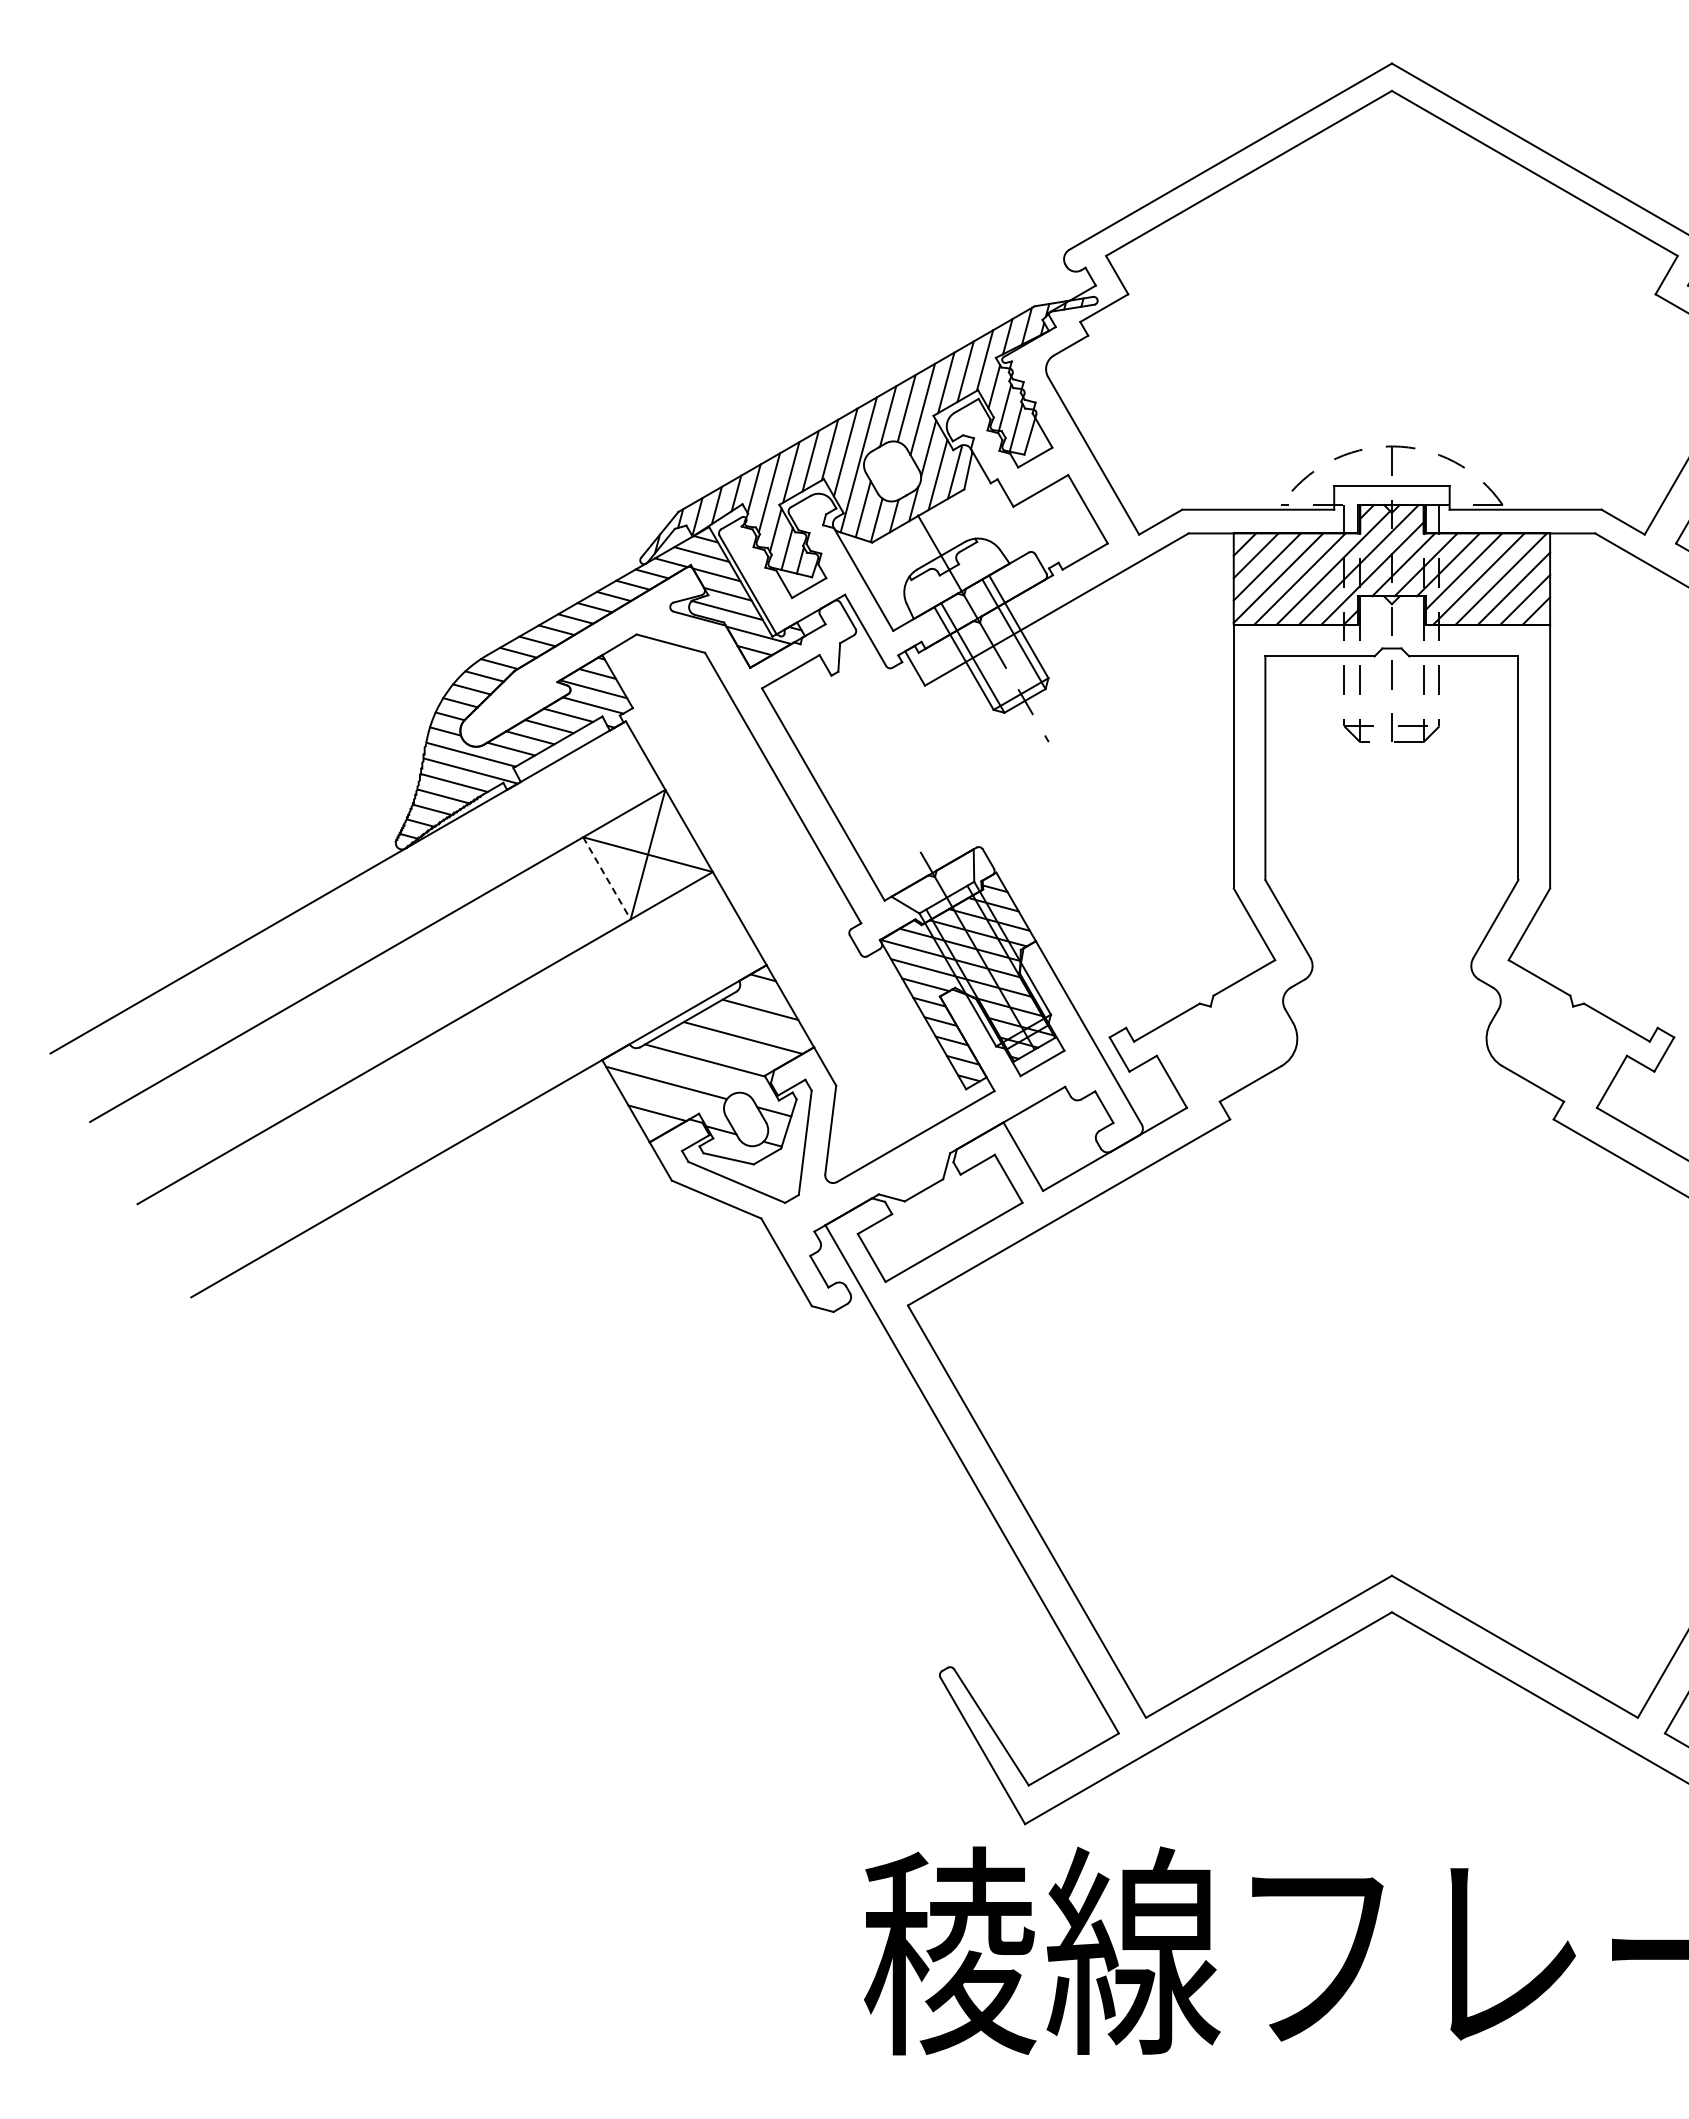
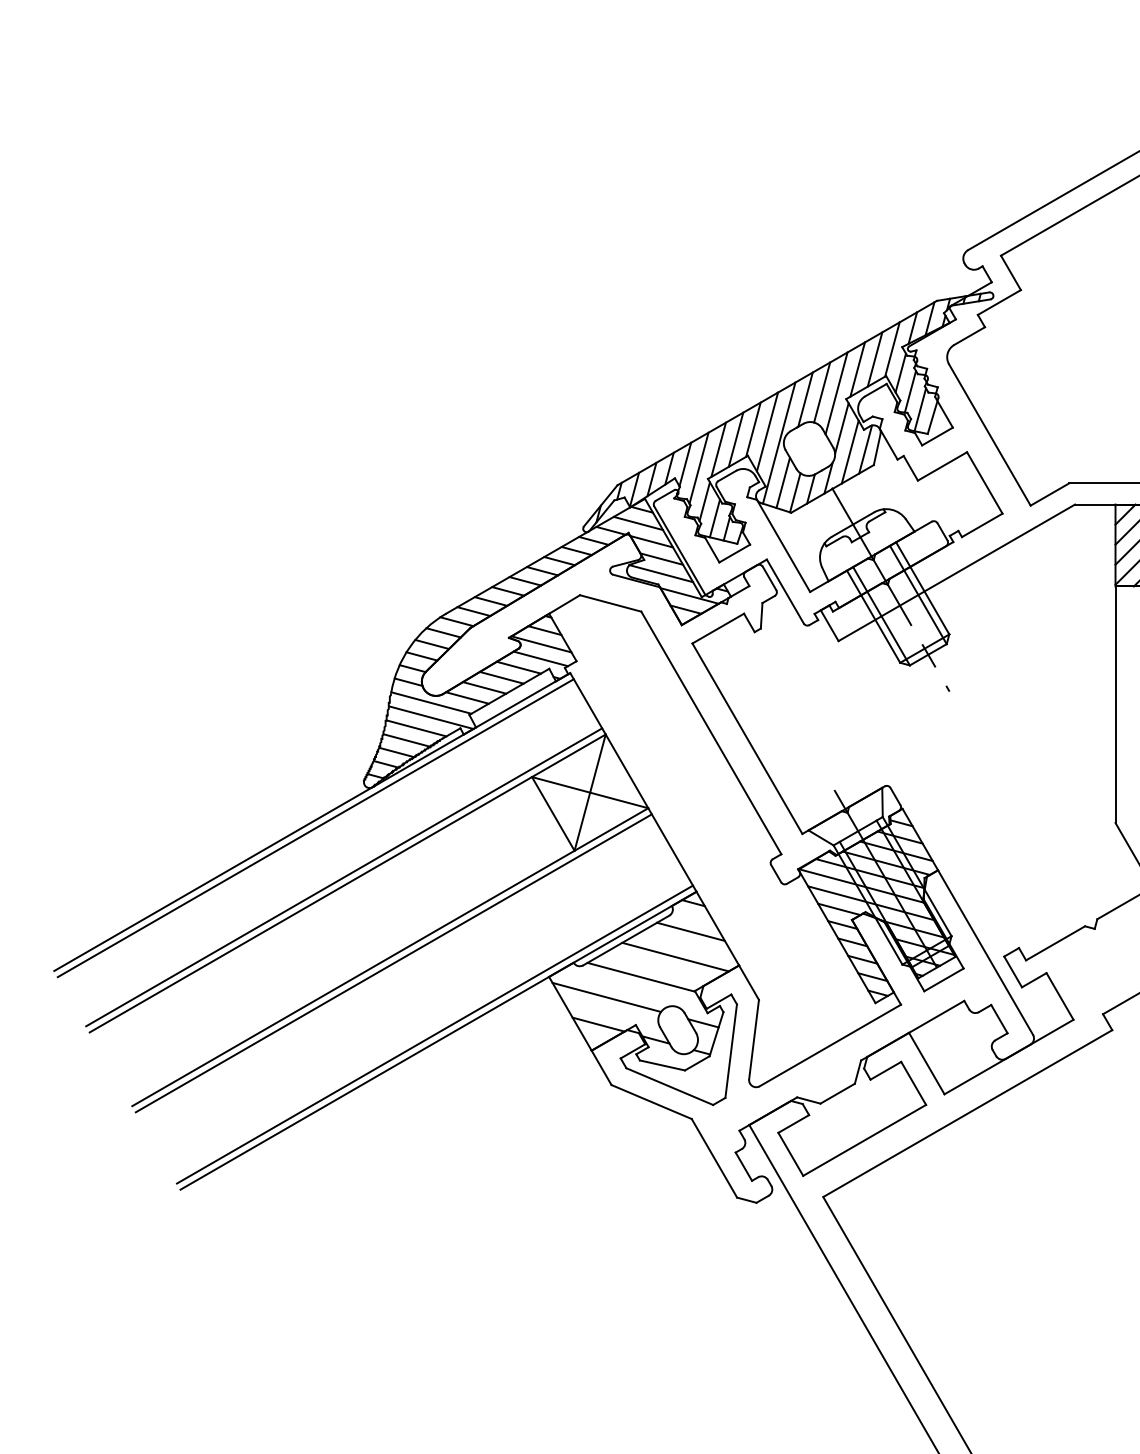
line: (607, 878) -> (553, 814), dashed -> solid
line: (341, 894) -> (315, 828), added
line: (373, 948) -> (343, 876), added
line: (428, 1044) -> (393, 962), added
line: (474, 1124) -> (434, 1034), added

